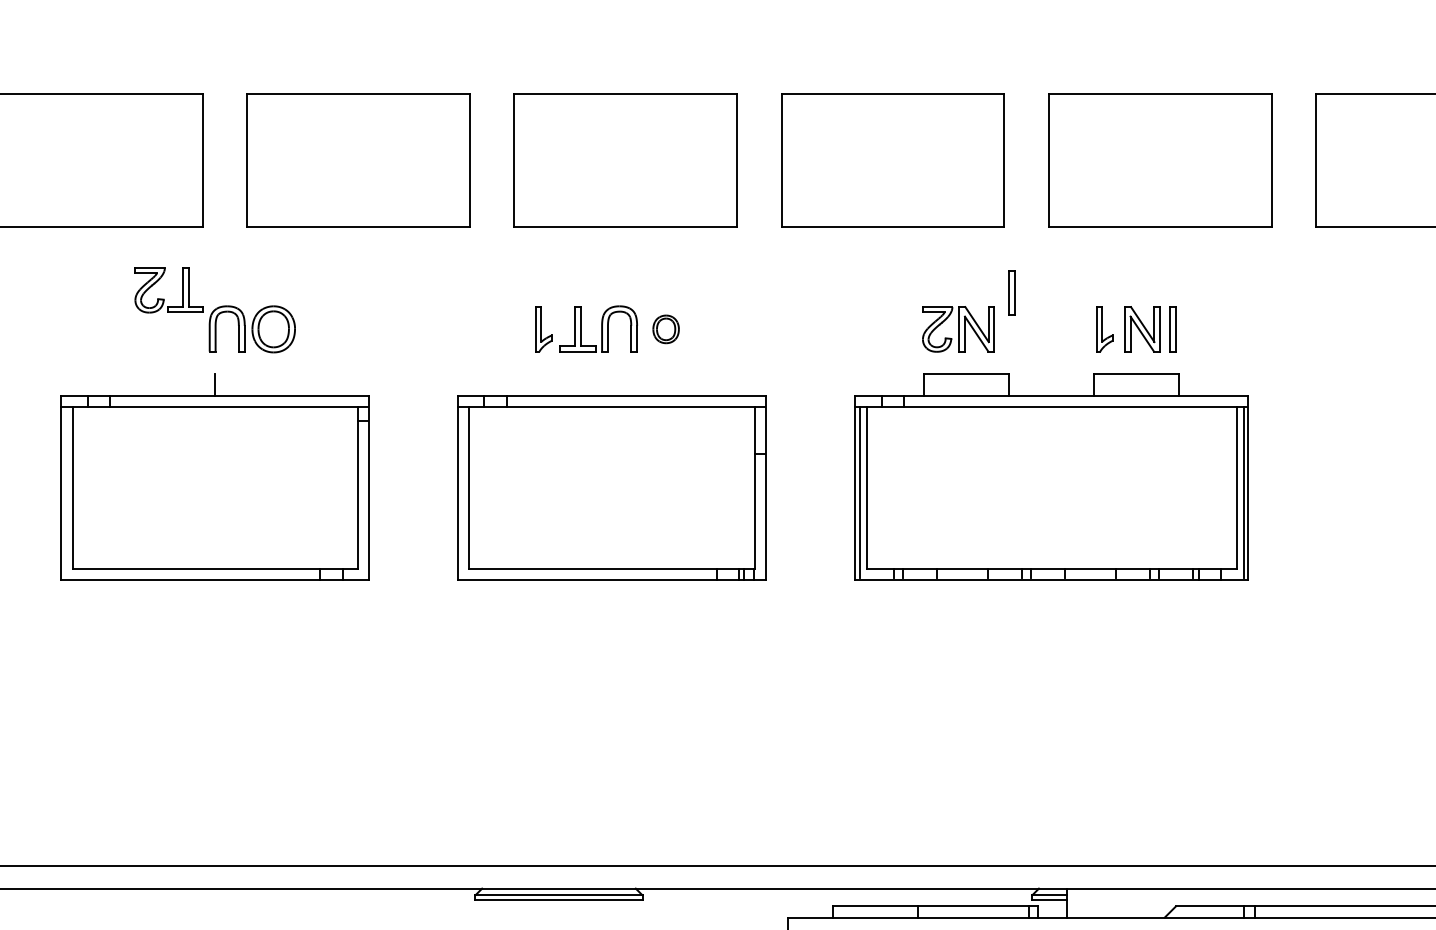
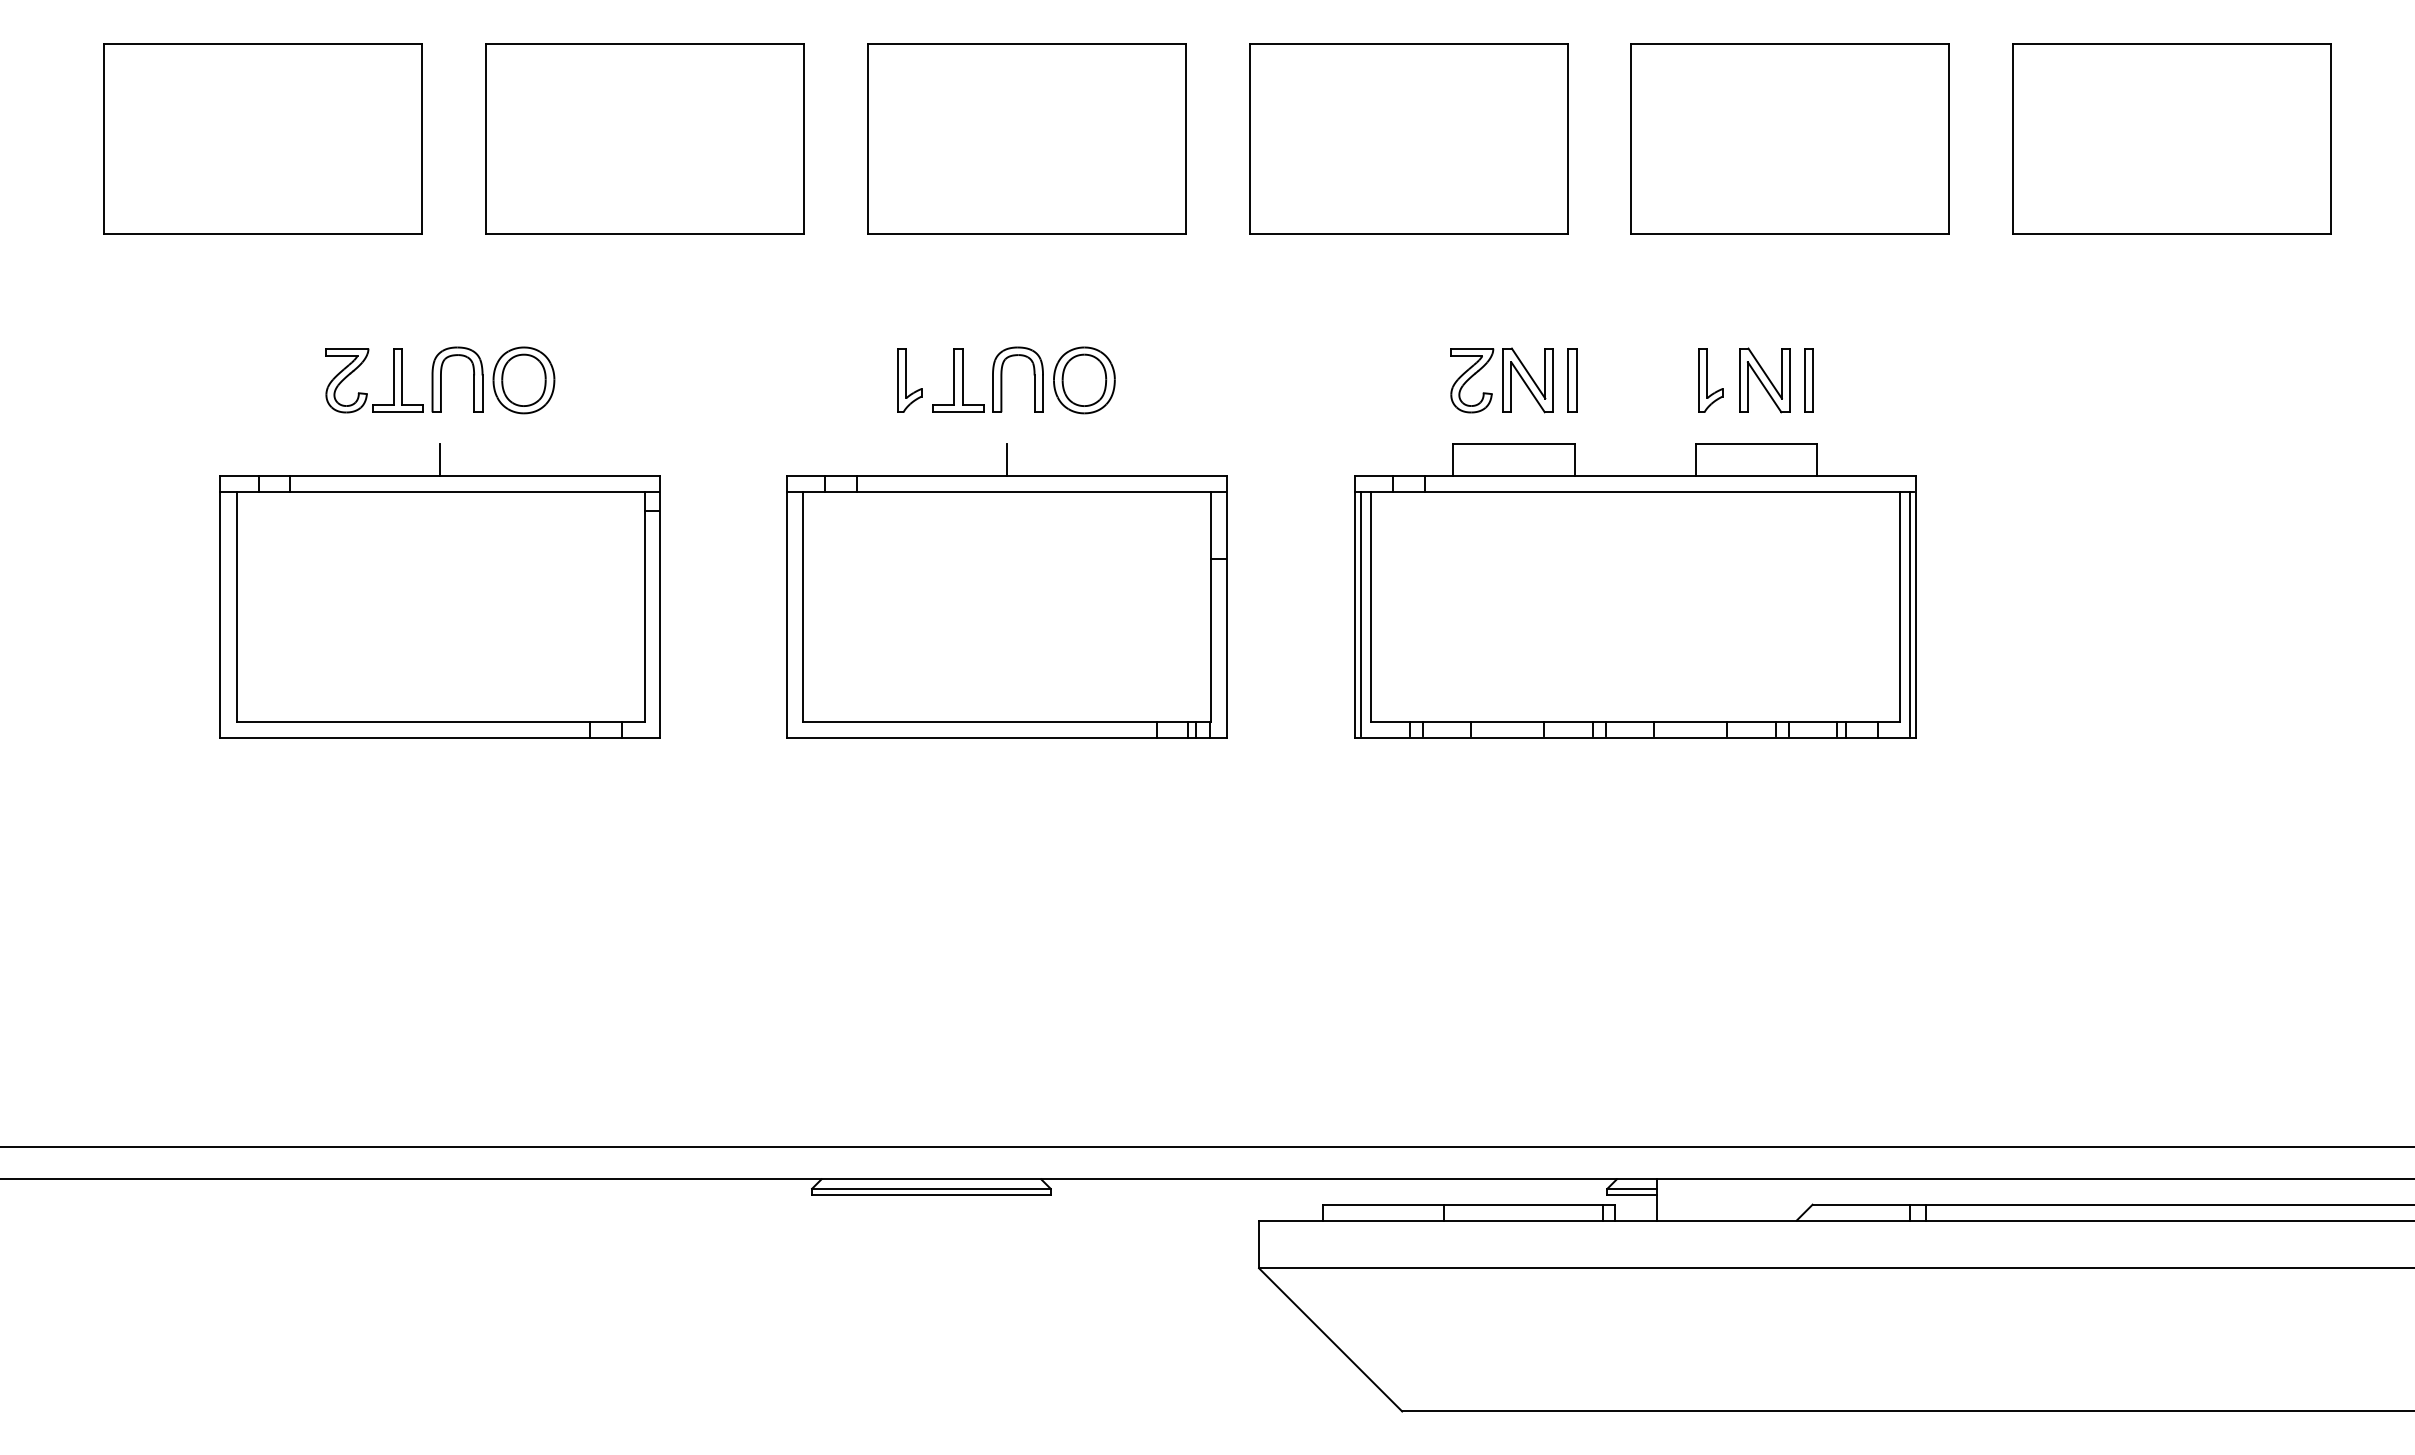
part: (1012, 293) -> (1572, 380), moved
part: (164, 299) -> (367, 393), moved
part: (666, 329) -> (1084, 380), size x1.67
line: (611, 384) -> (1006, 459), added

